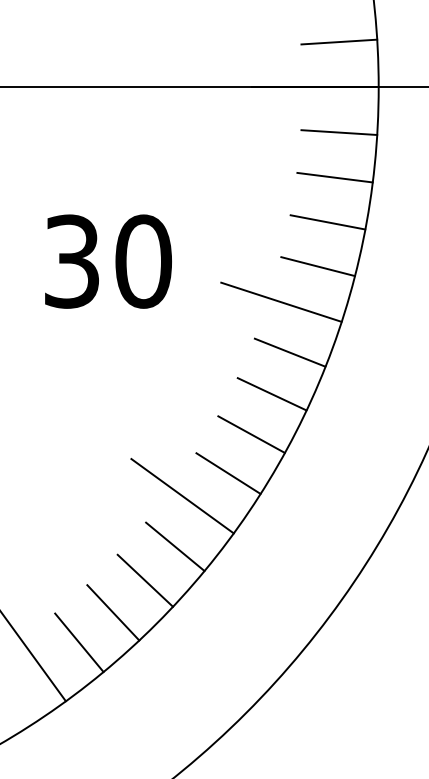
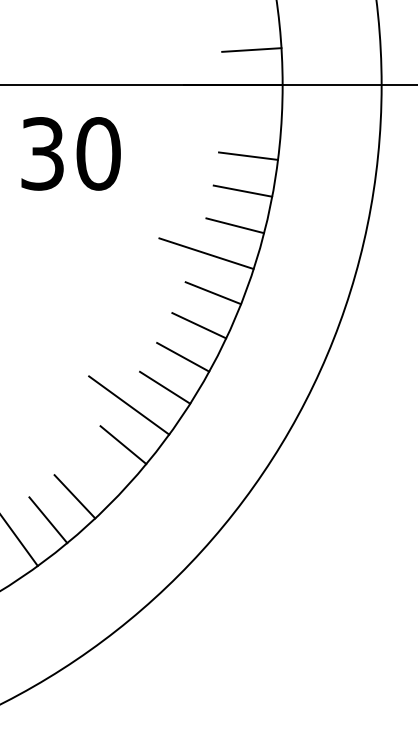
line: (338, 132) -> (251, 120), removed
text: (107, 261) -> (70, 153), moved
line: (144, 580) -> (99, 471), removed

